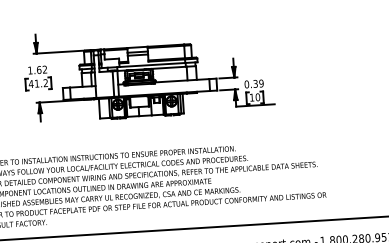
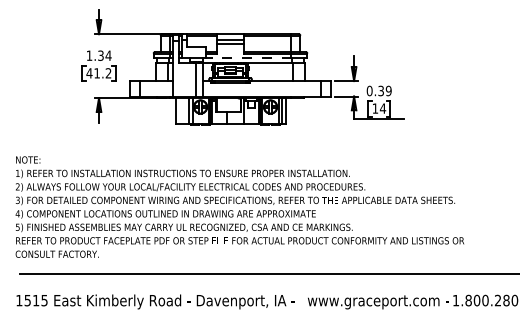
line: (152, 65) -> (248, 58), solid -> dashed
text: (41, 69) -> (104, 55), 1.62 -> 1.34
text: (257, 97) -> (382, 108), 10 -> 14

